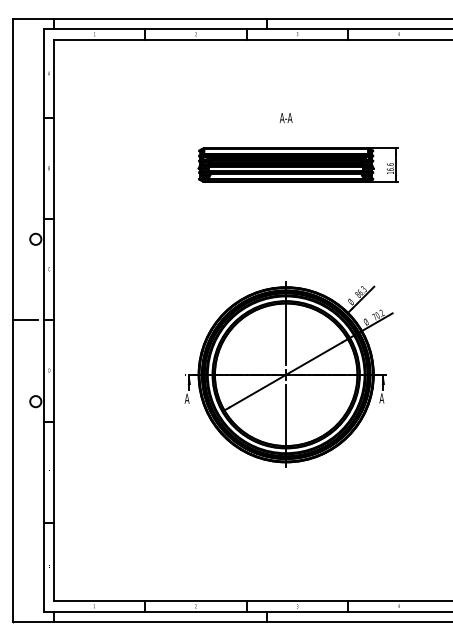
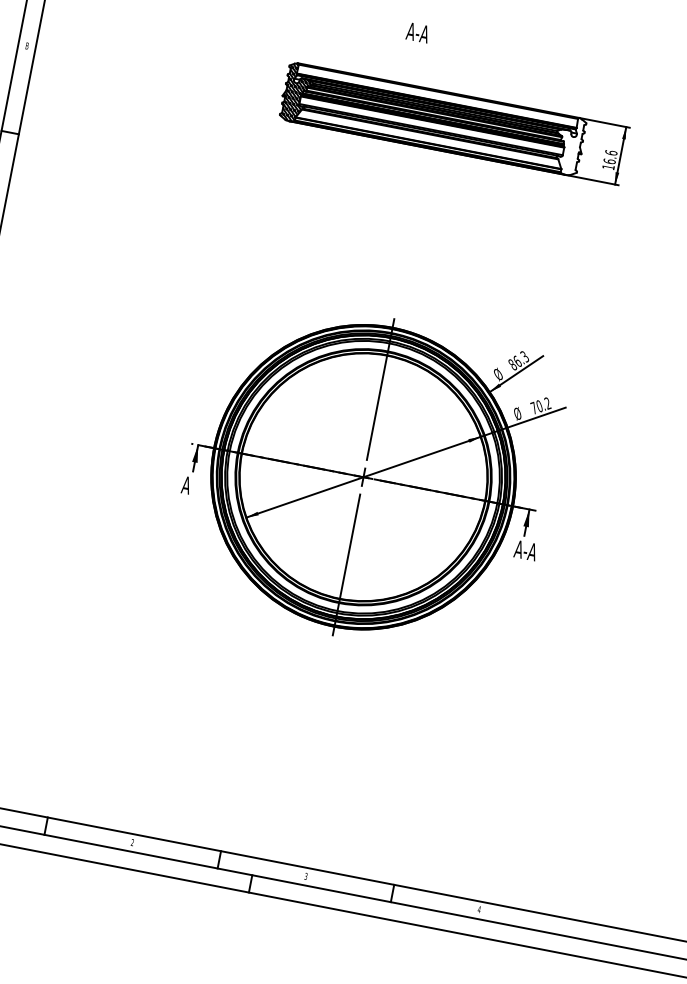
text: (285, 117) -> (417, 31), moved
hatch: (365, 165) -> (568, 146), removed
text: (388, 398) -> (530, 551), A -> A-A

